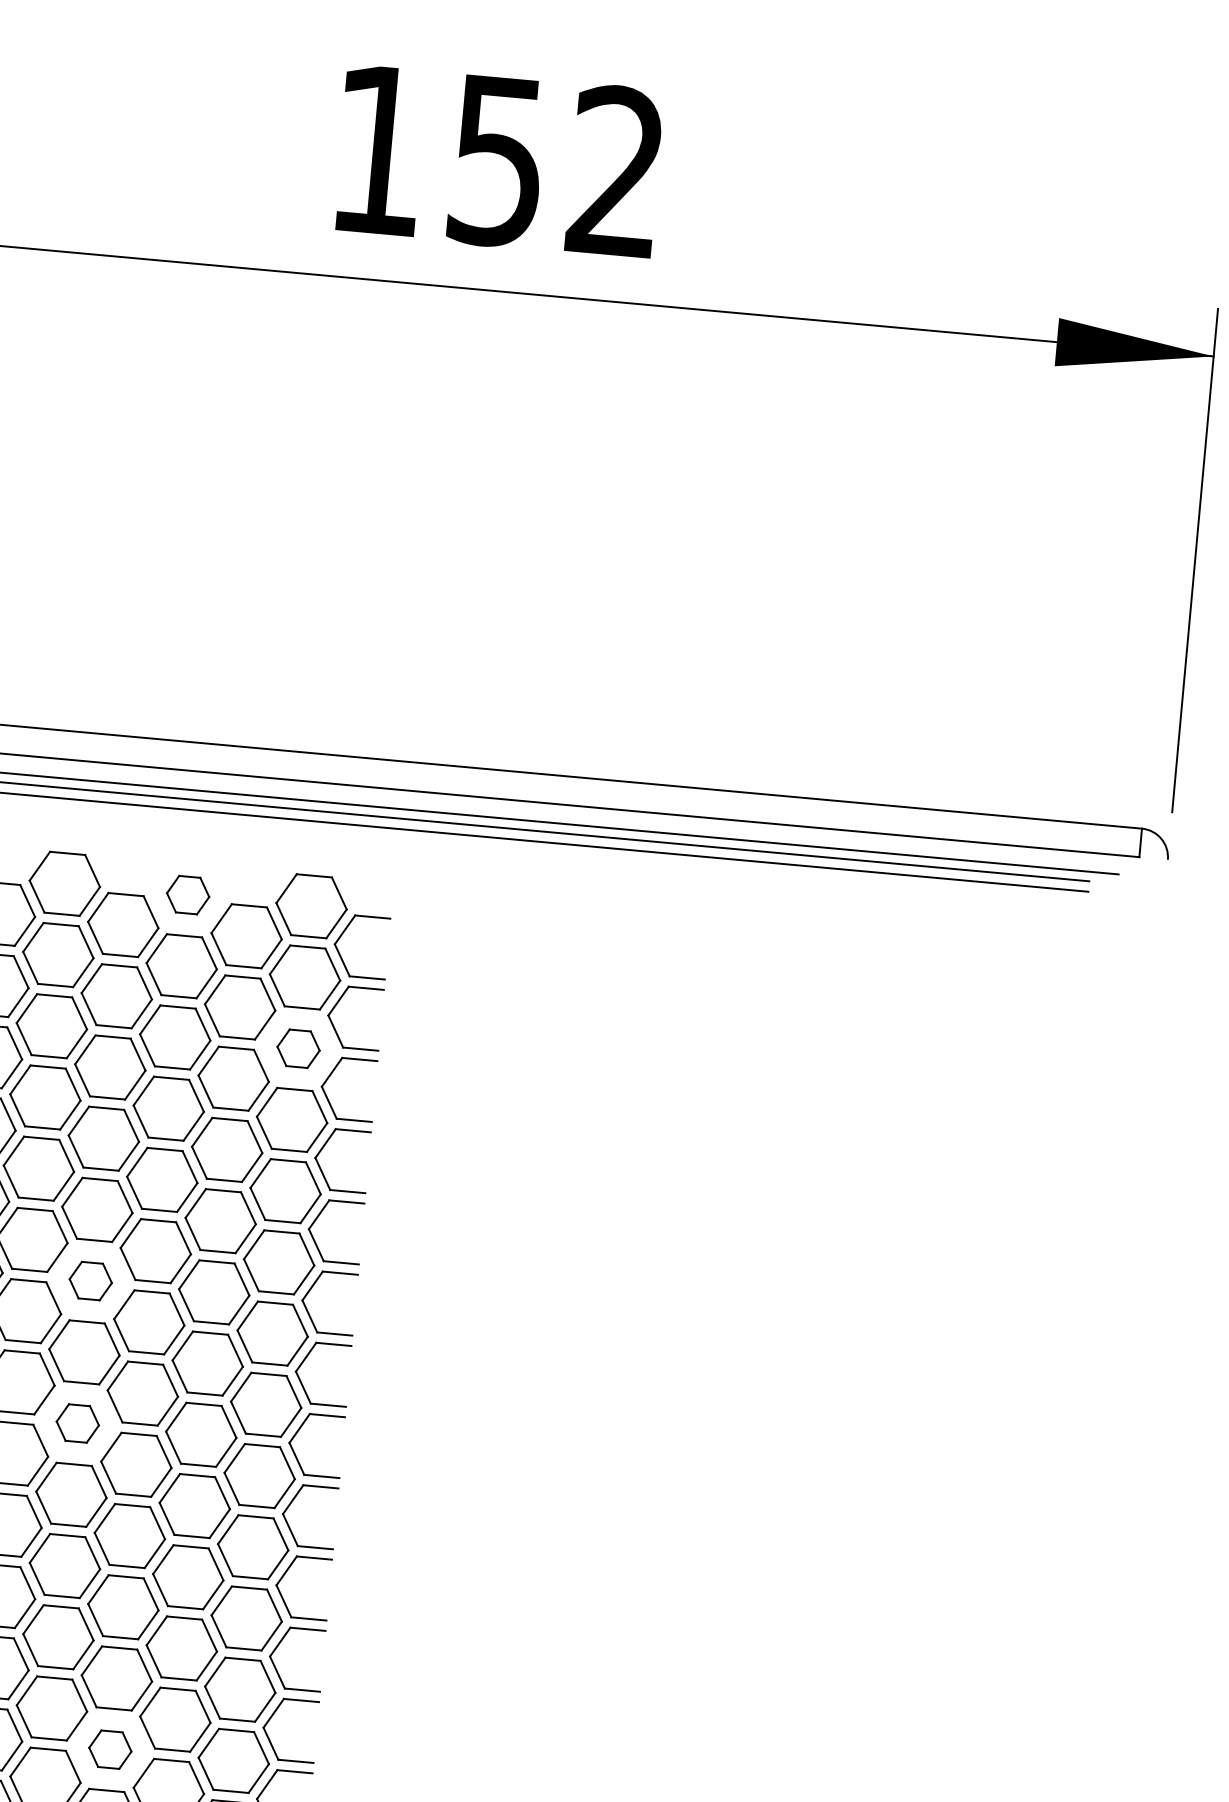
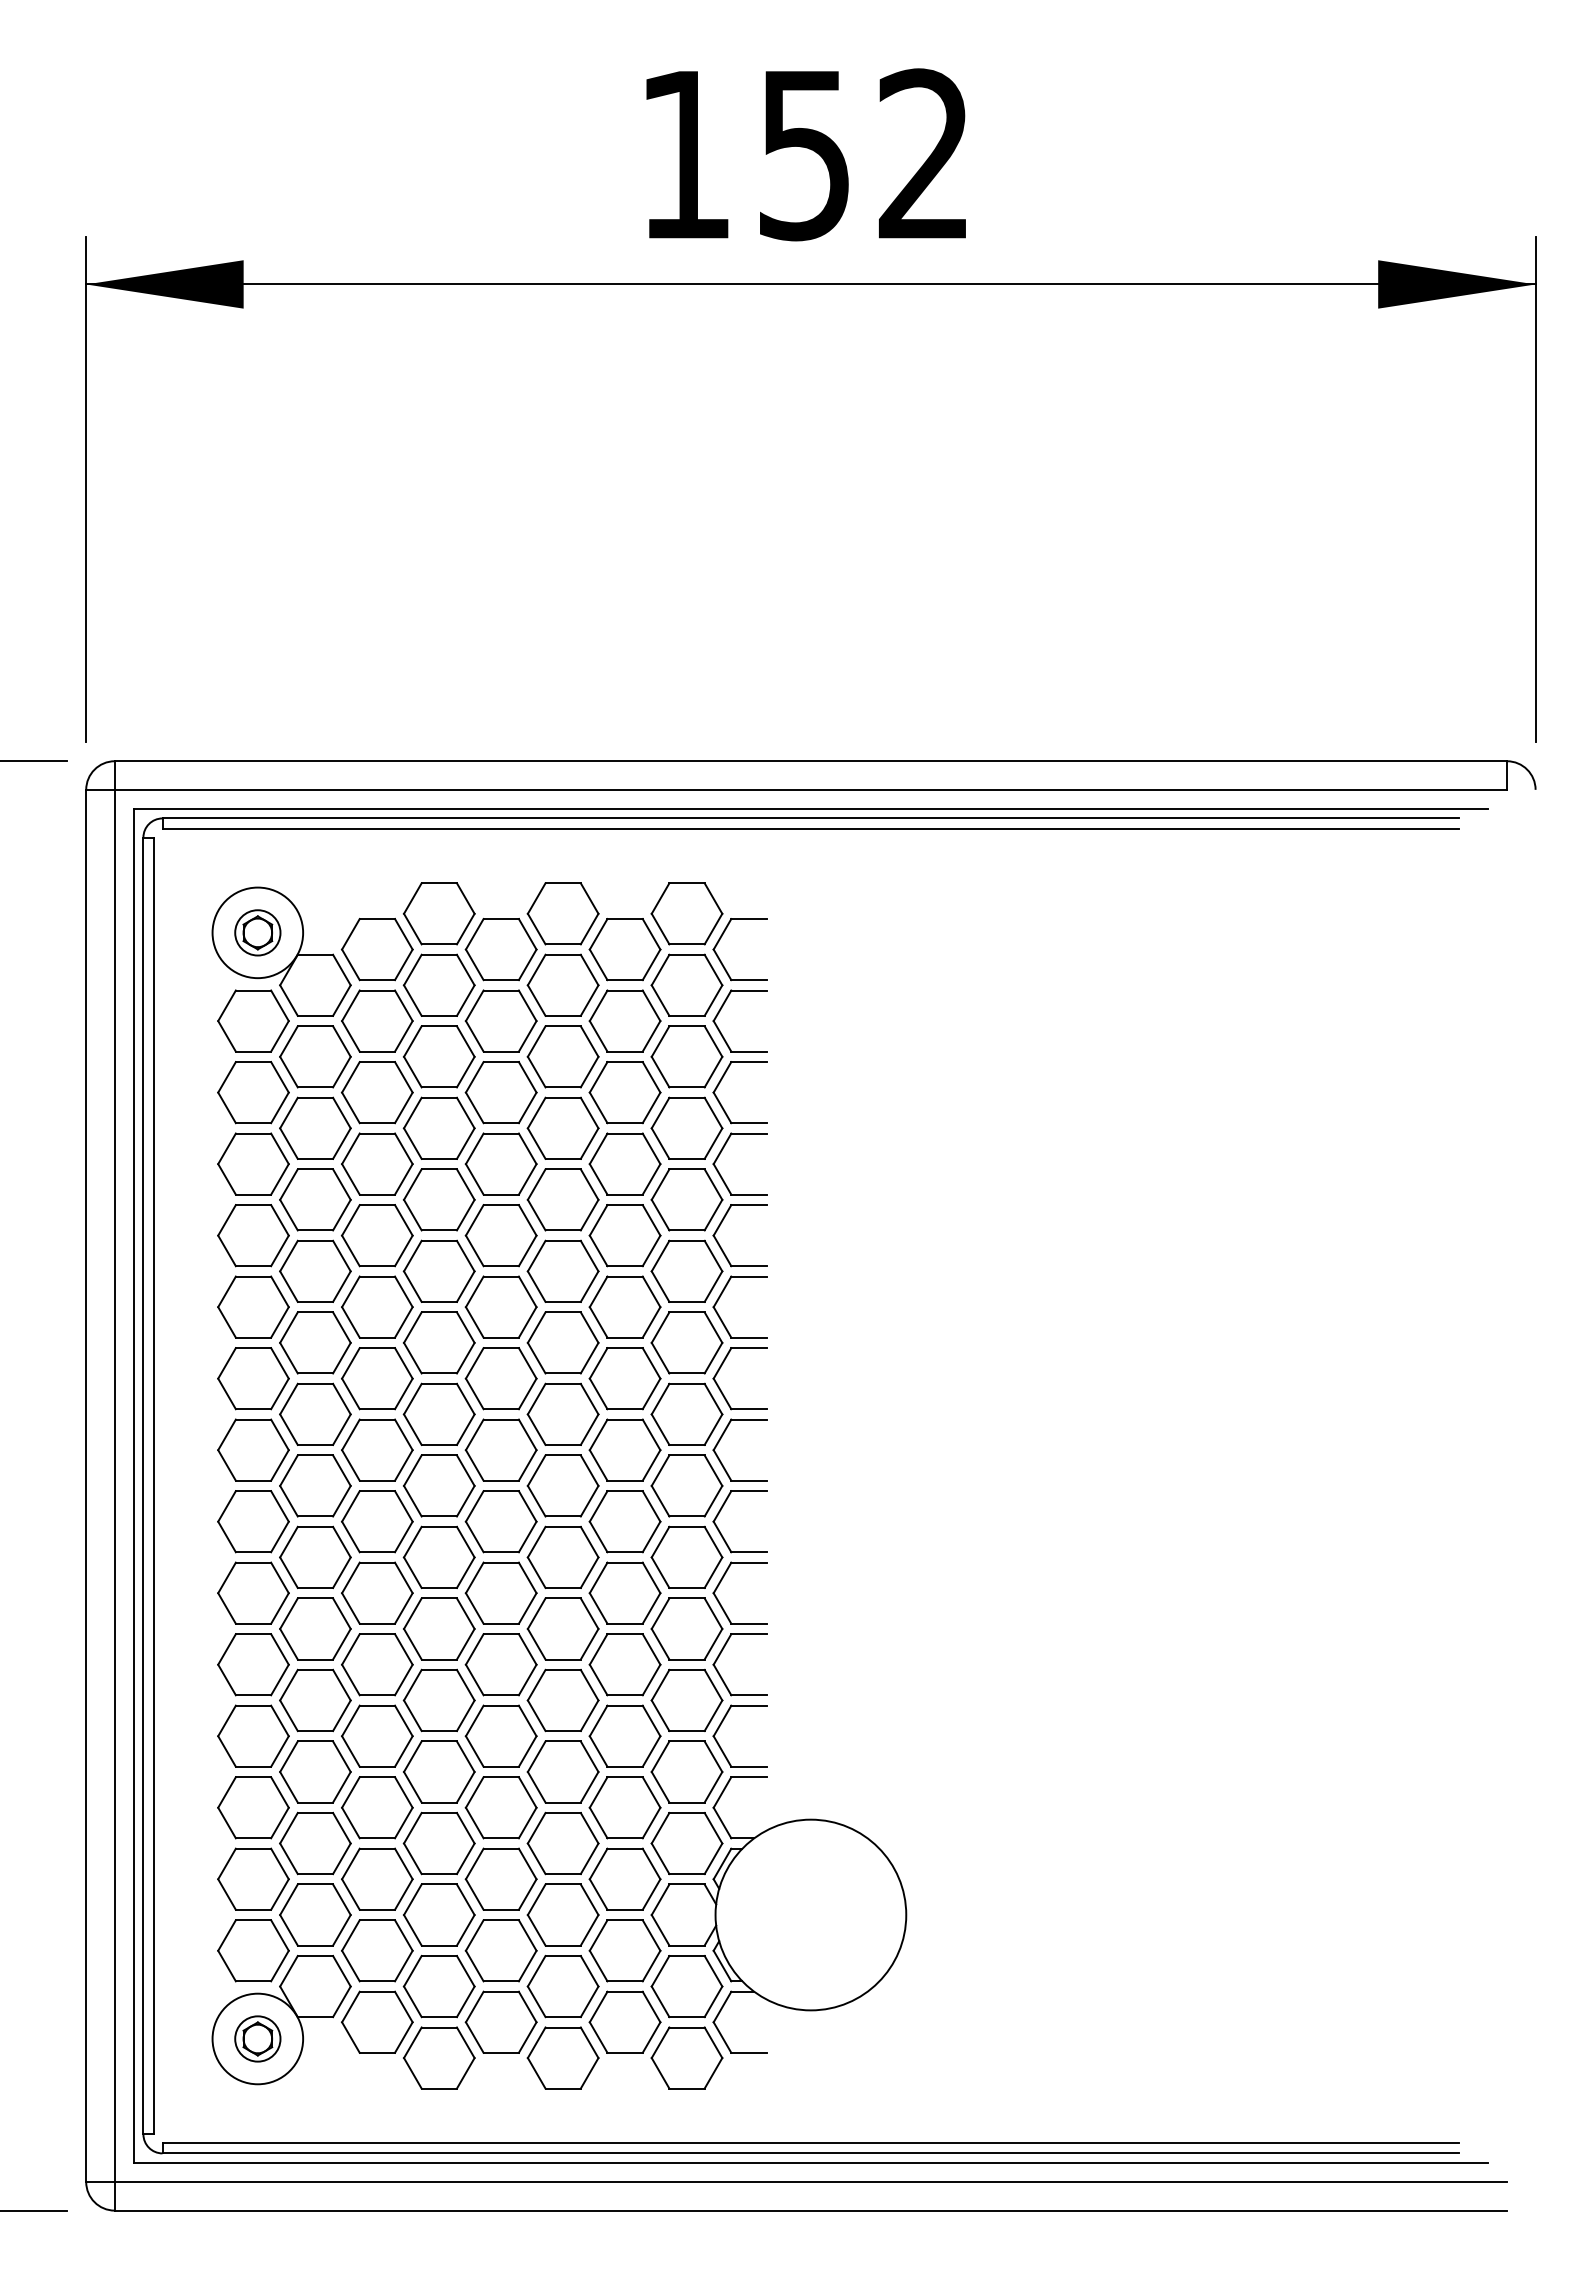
part: (187, 894) -> (562, 913), size x1.67
part: (298, 1048) -> (686, 1056), size x1.67
part: (90, 1280) -> (500, 1306), size x1.67
part: (77, 1422) -> (500, 1449), size x1.67
part: (109, 1749) -> (562, 1771), size x1.67

